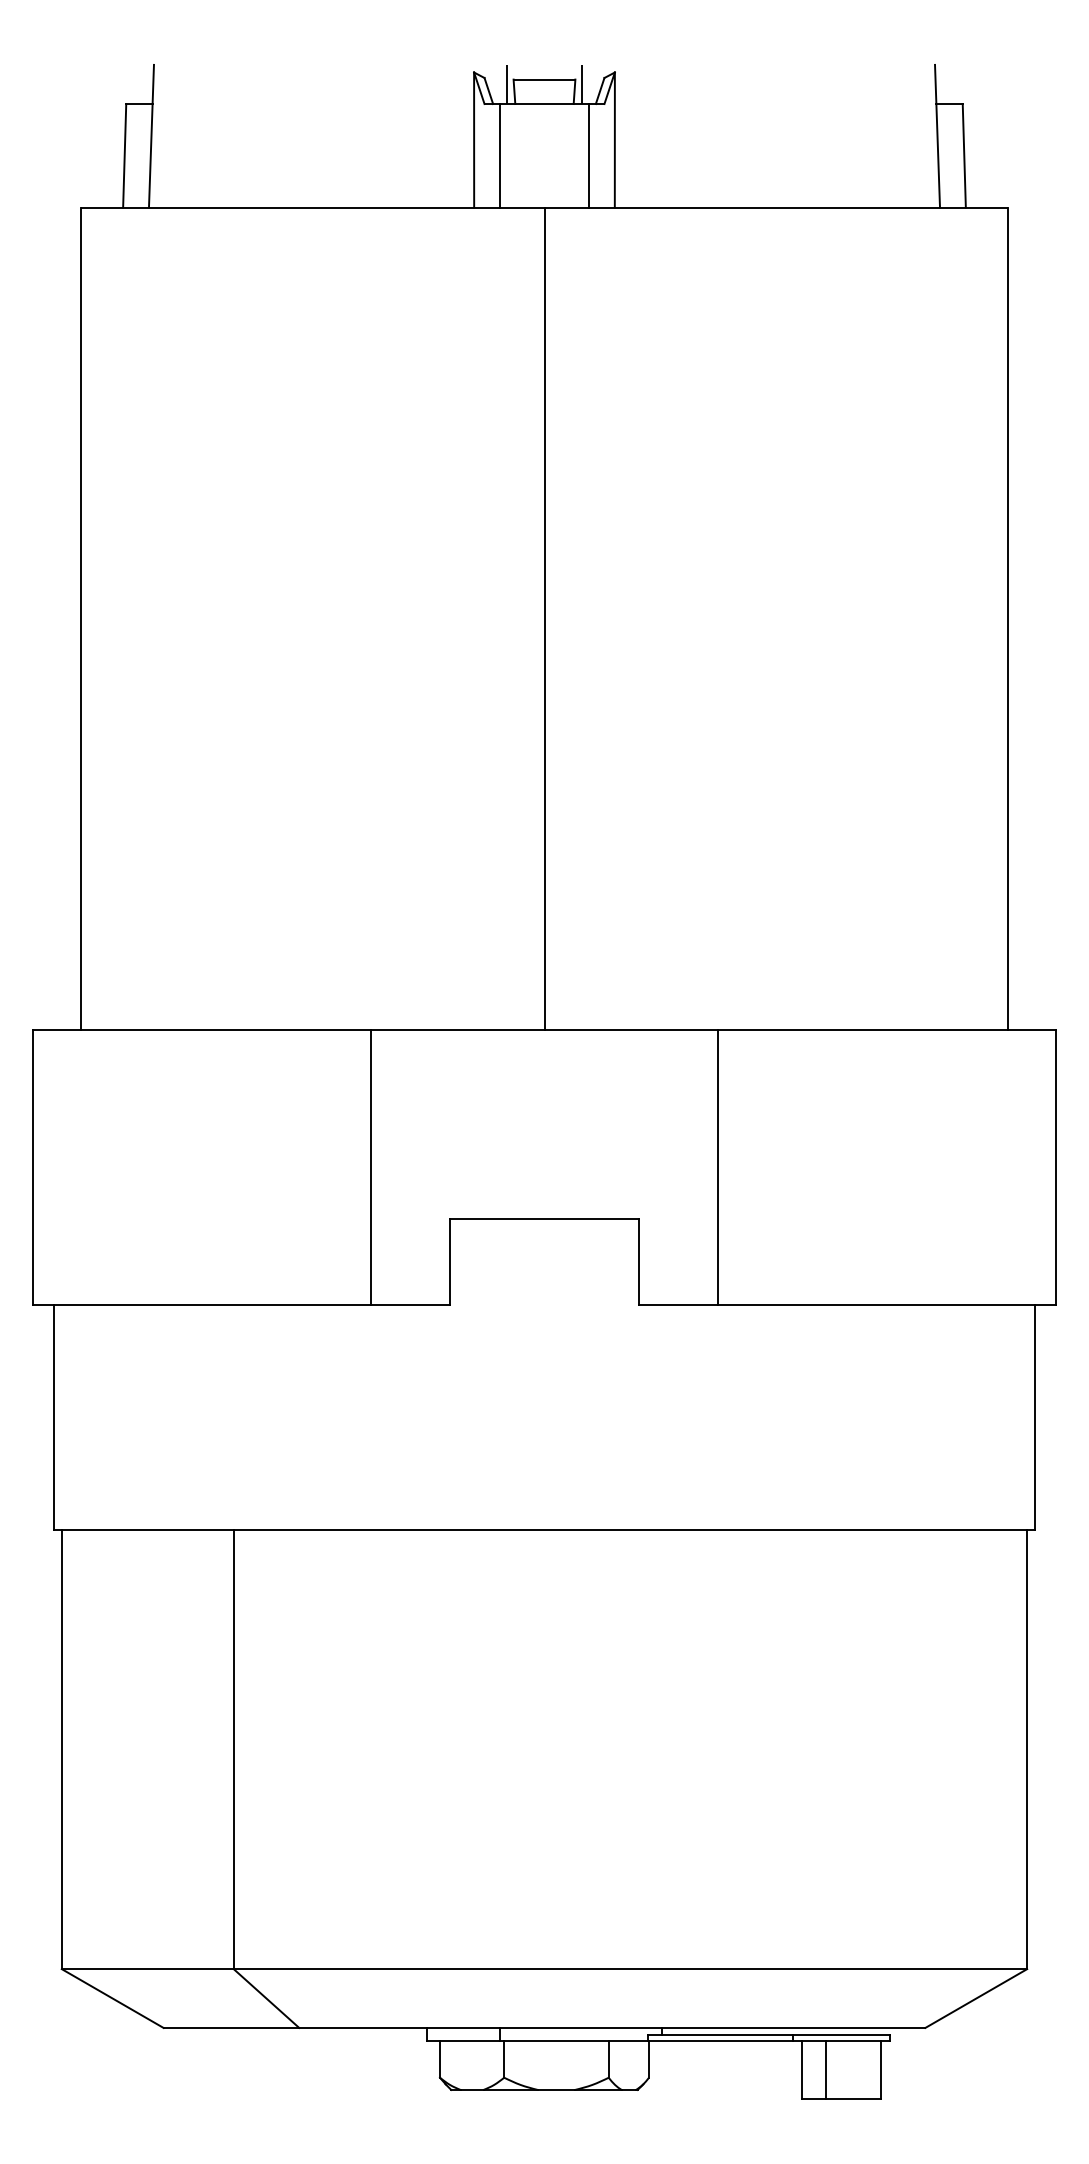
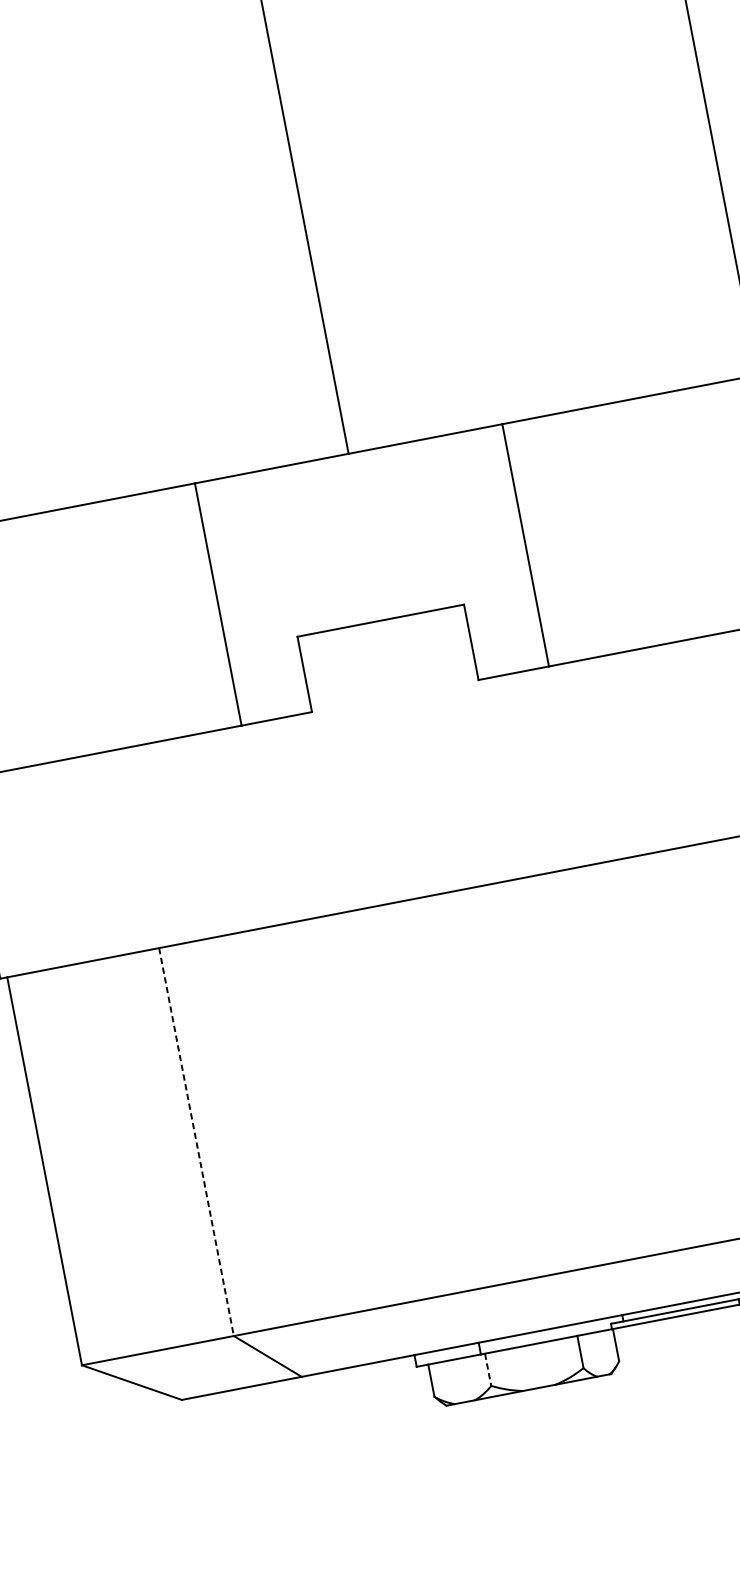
line: (233, 1749) -> (196, 1142), solid -> dashed
line: (504, 2059) -> (488, 1369), solid -> dashed

